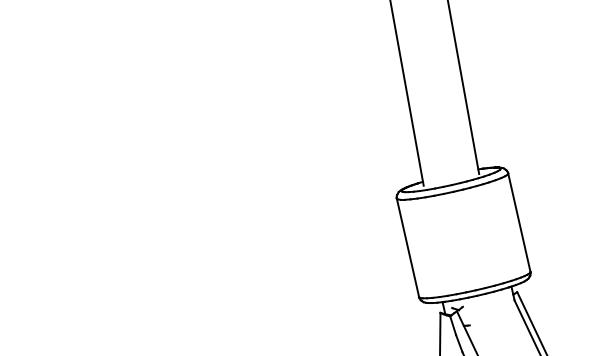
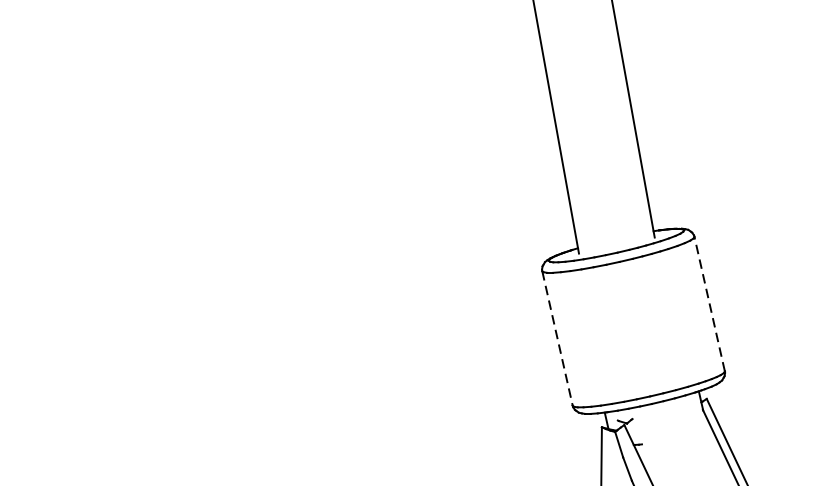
line: (519, 222) -> (709, 303), solid -> dashed
line: (408, 248) -> (558, 339), solid -> dashed

